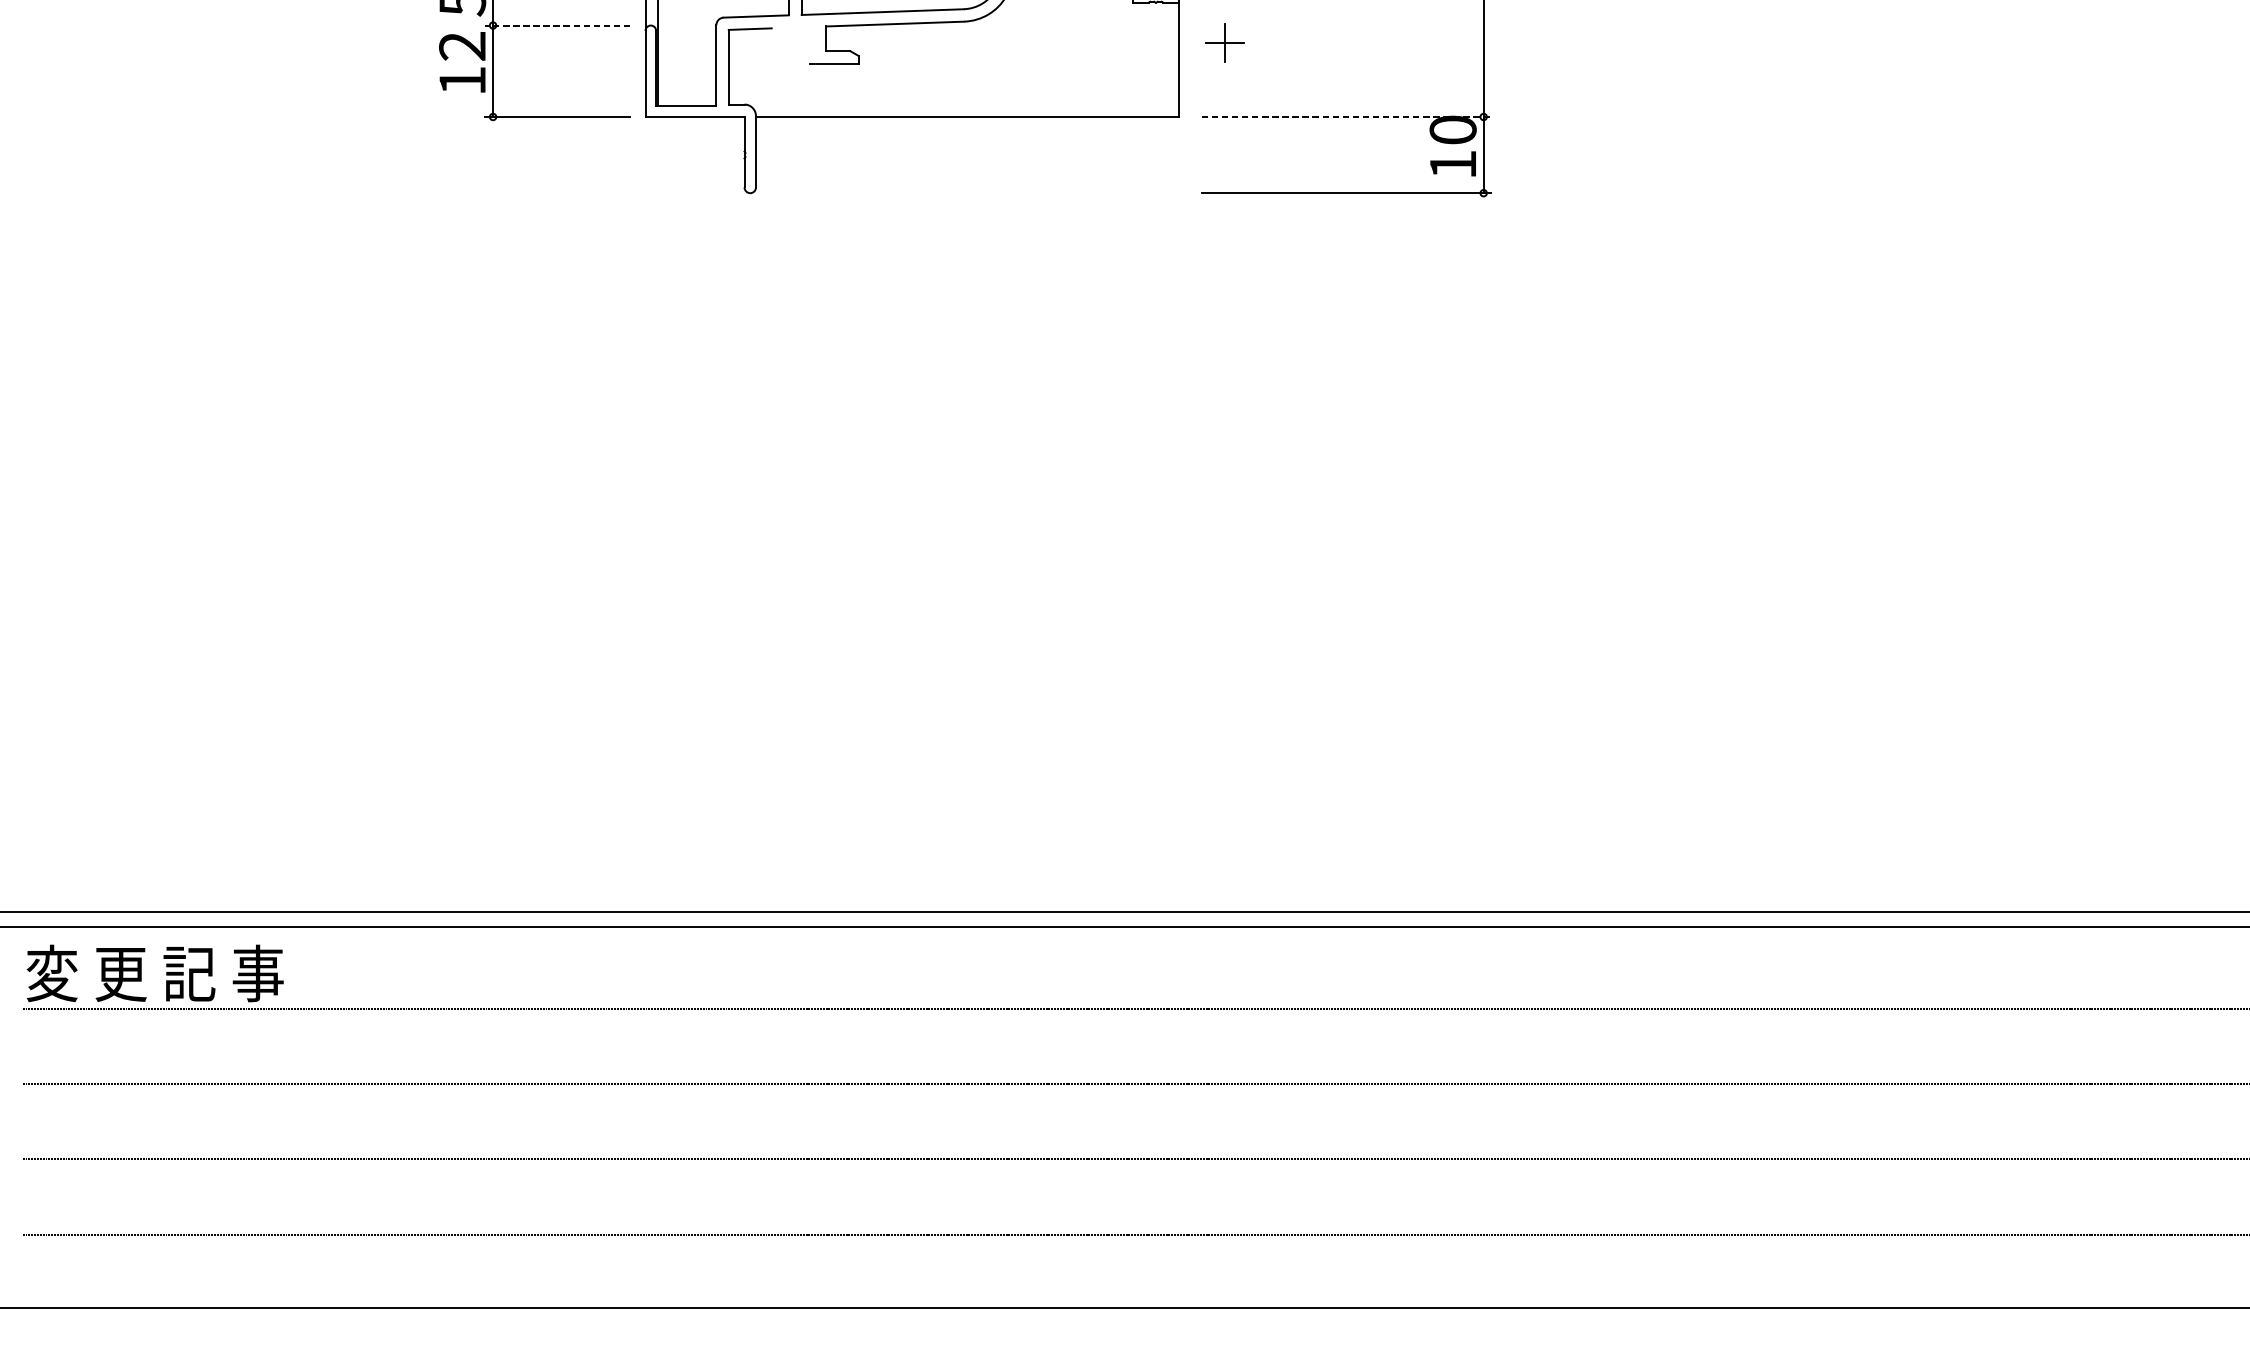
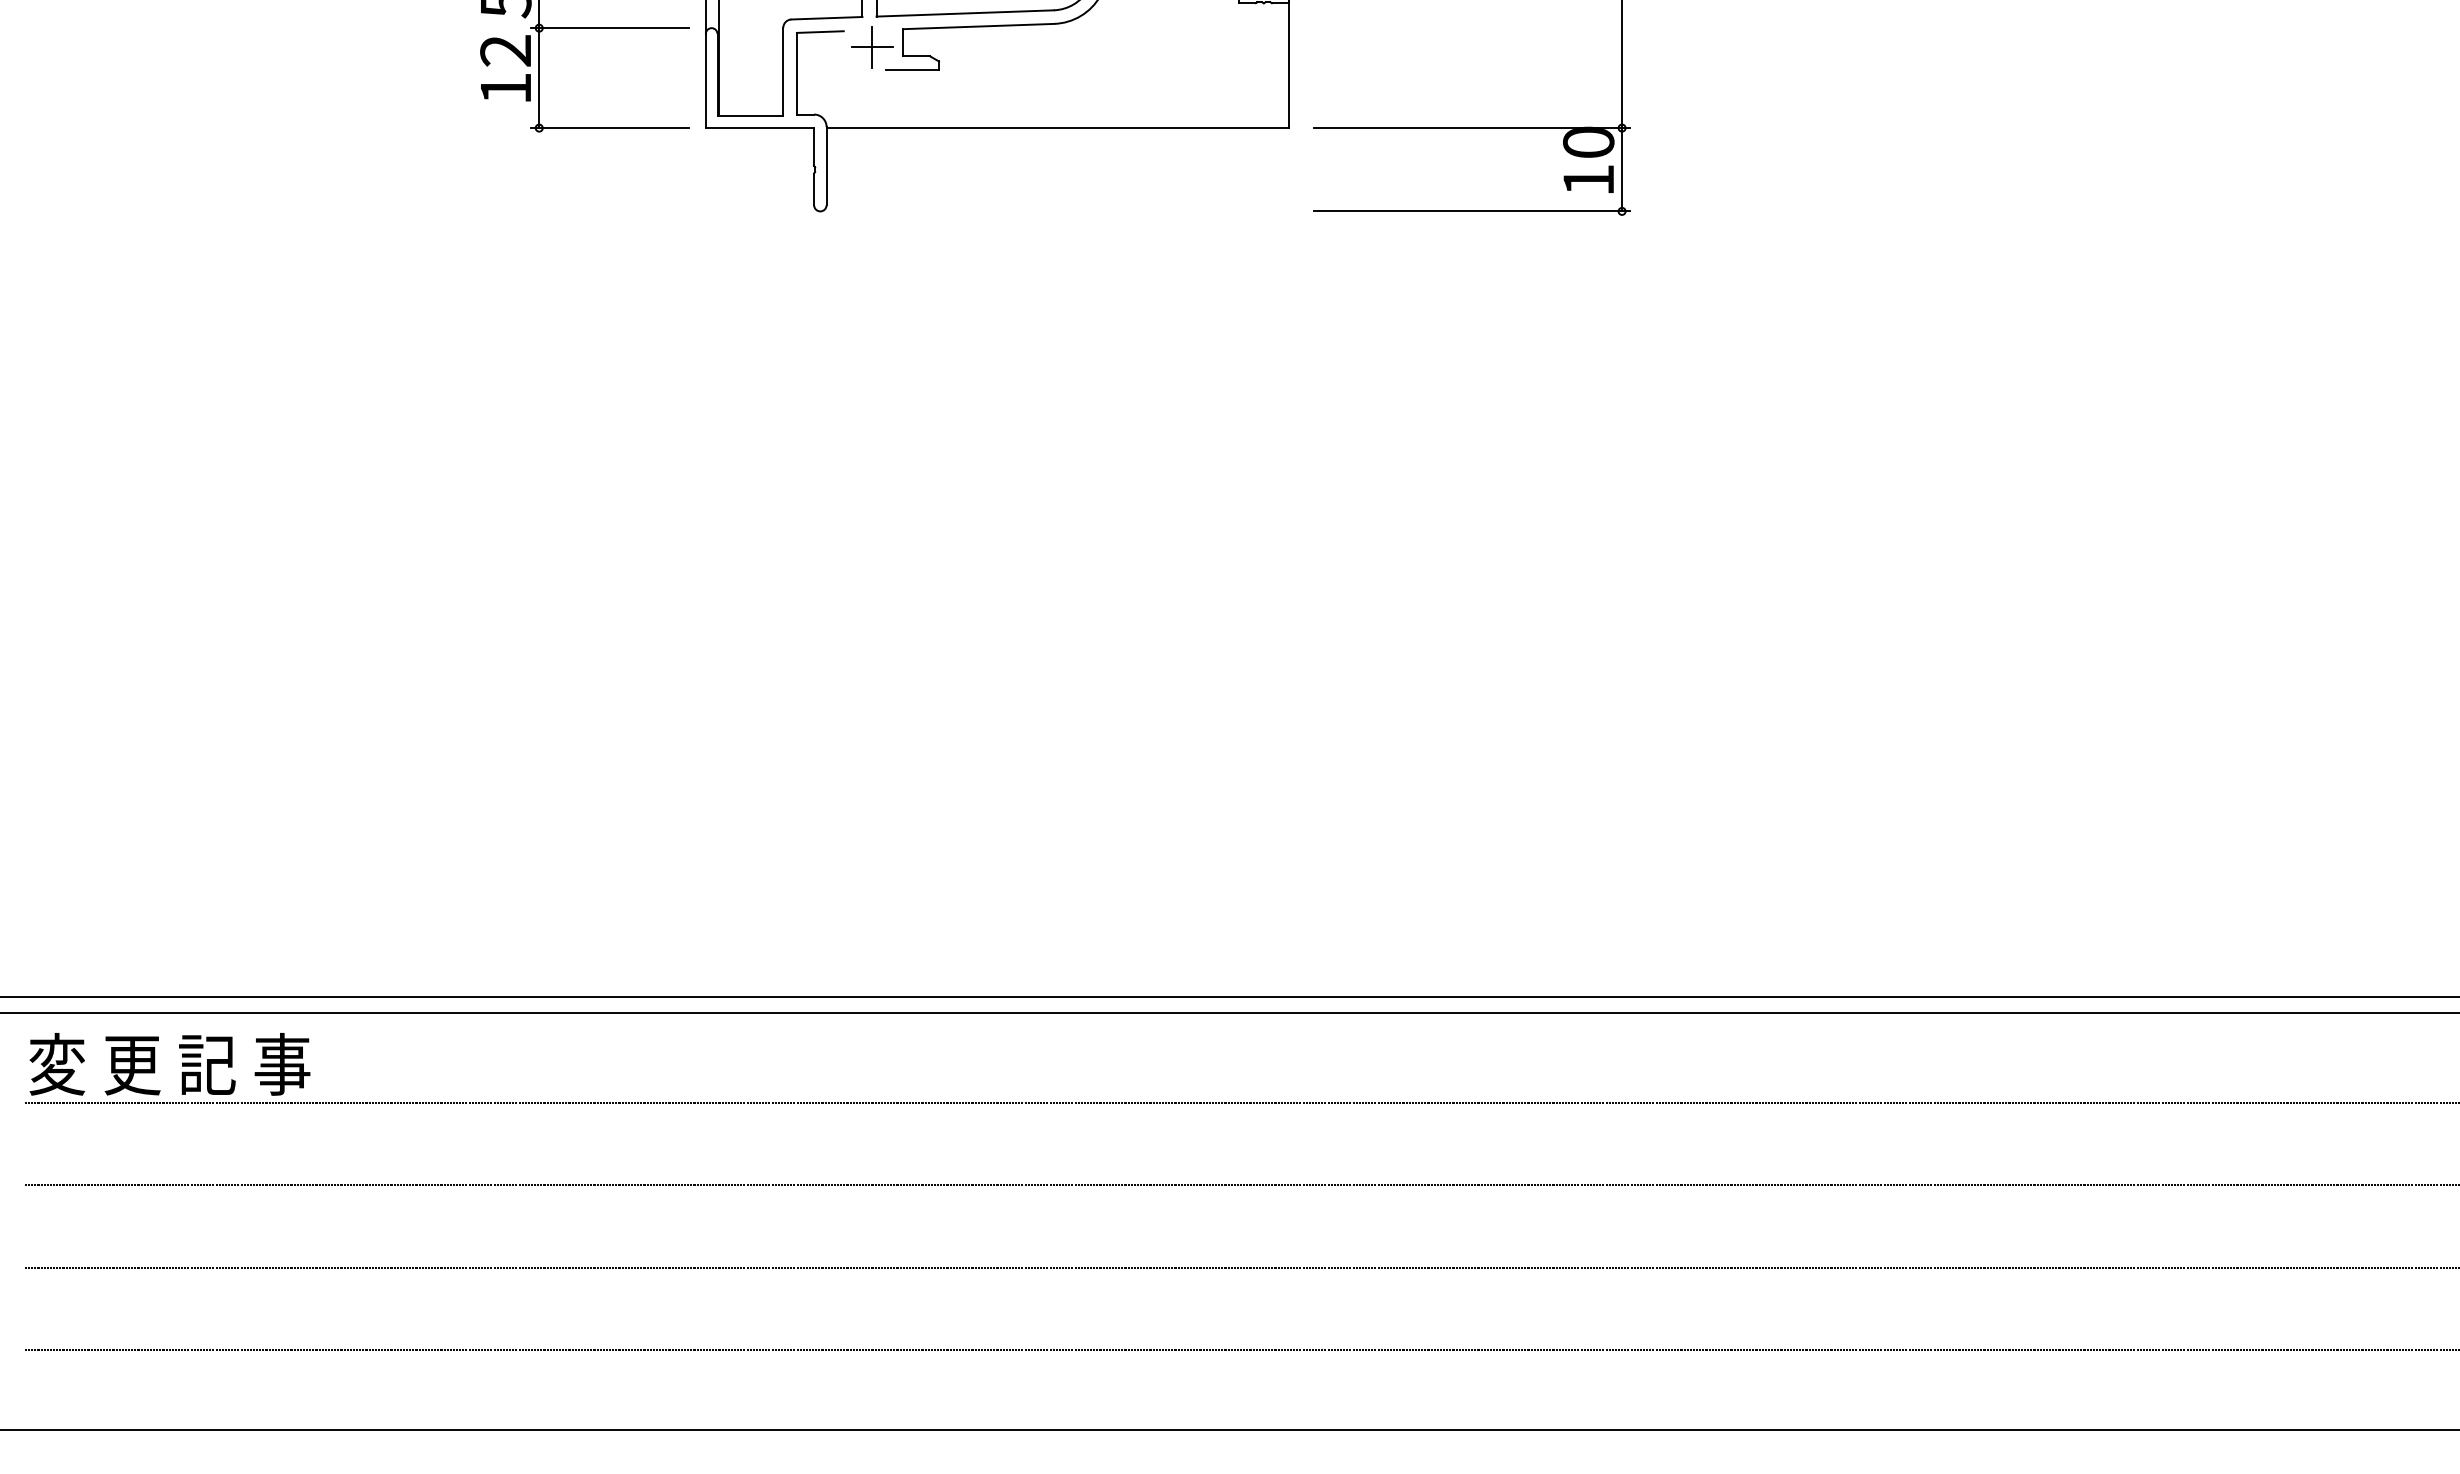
line: (557, 25) -> (609, 28), dashed -> solid
part: (1225, 43) -> (872, 47), moved
line: (1346, 117) -> (1472, 128), dashed -> solid

